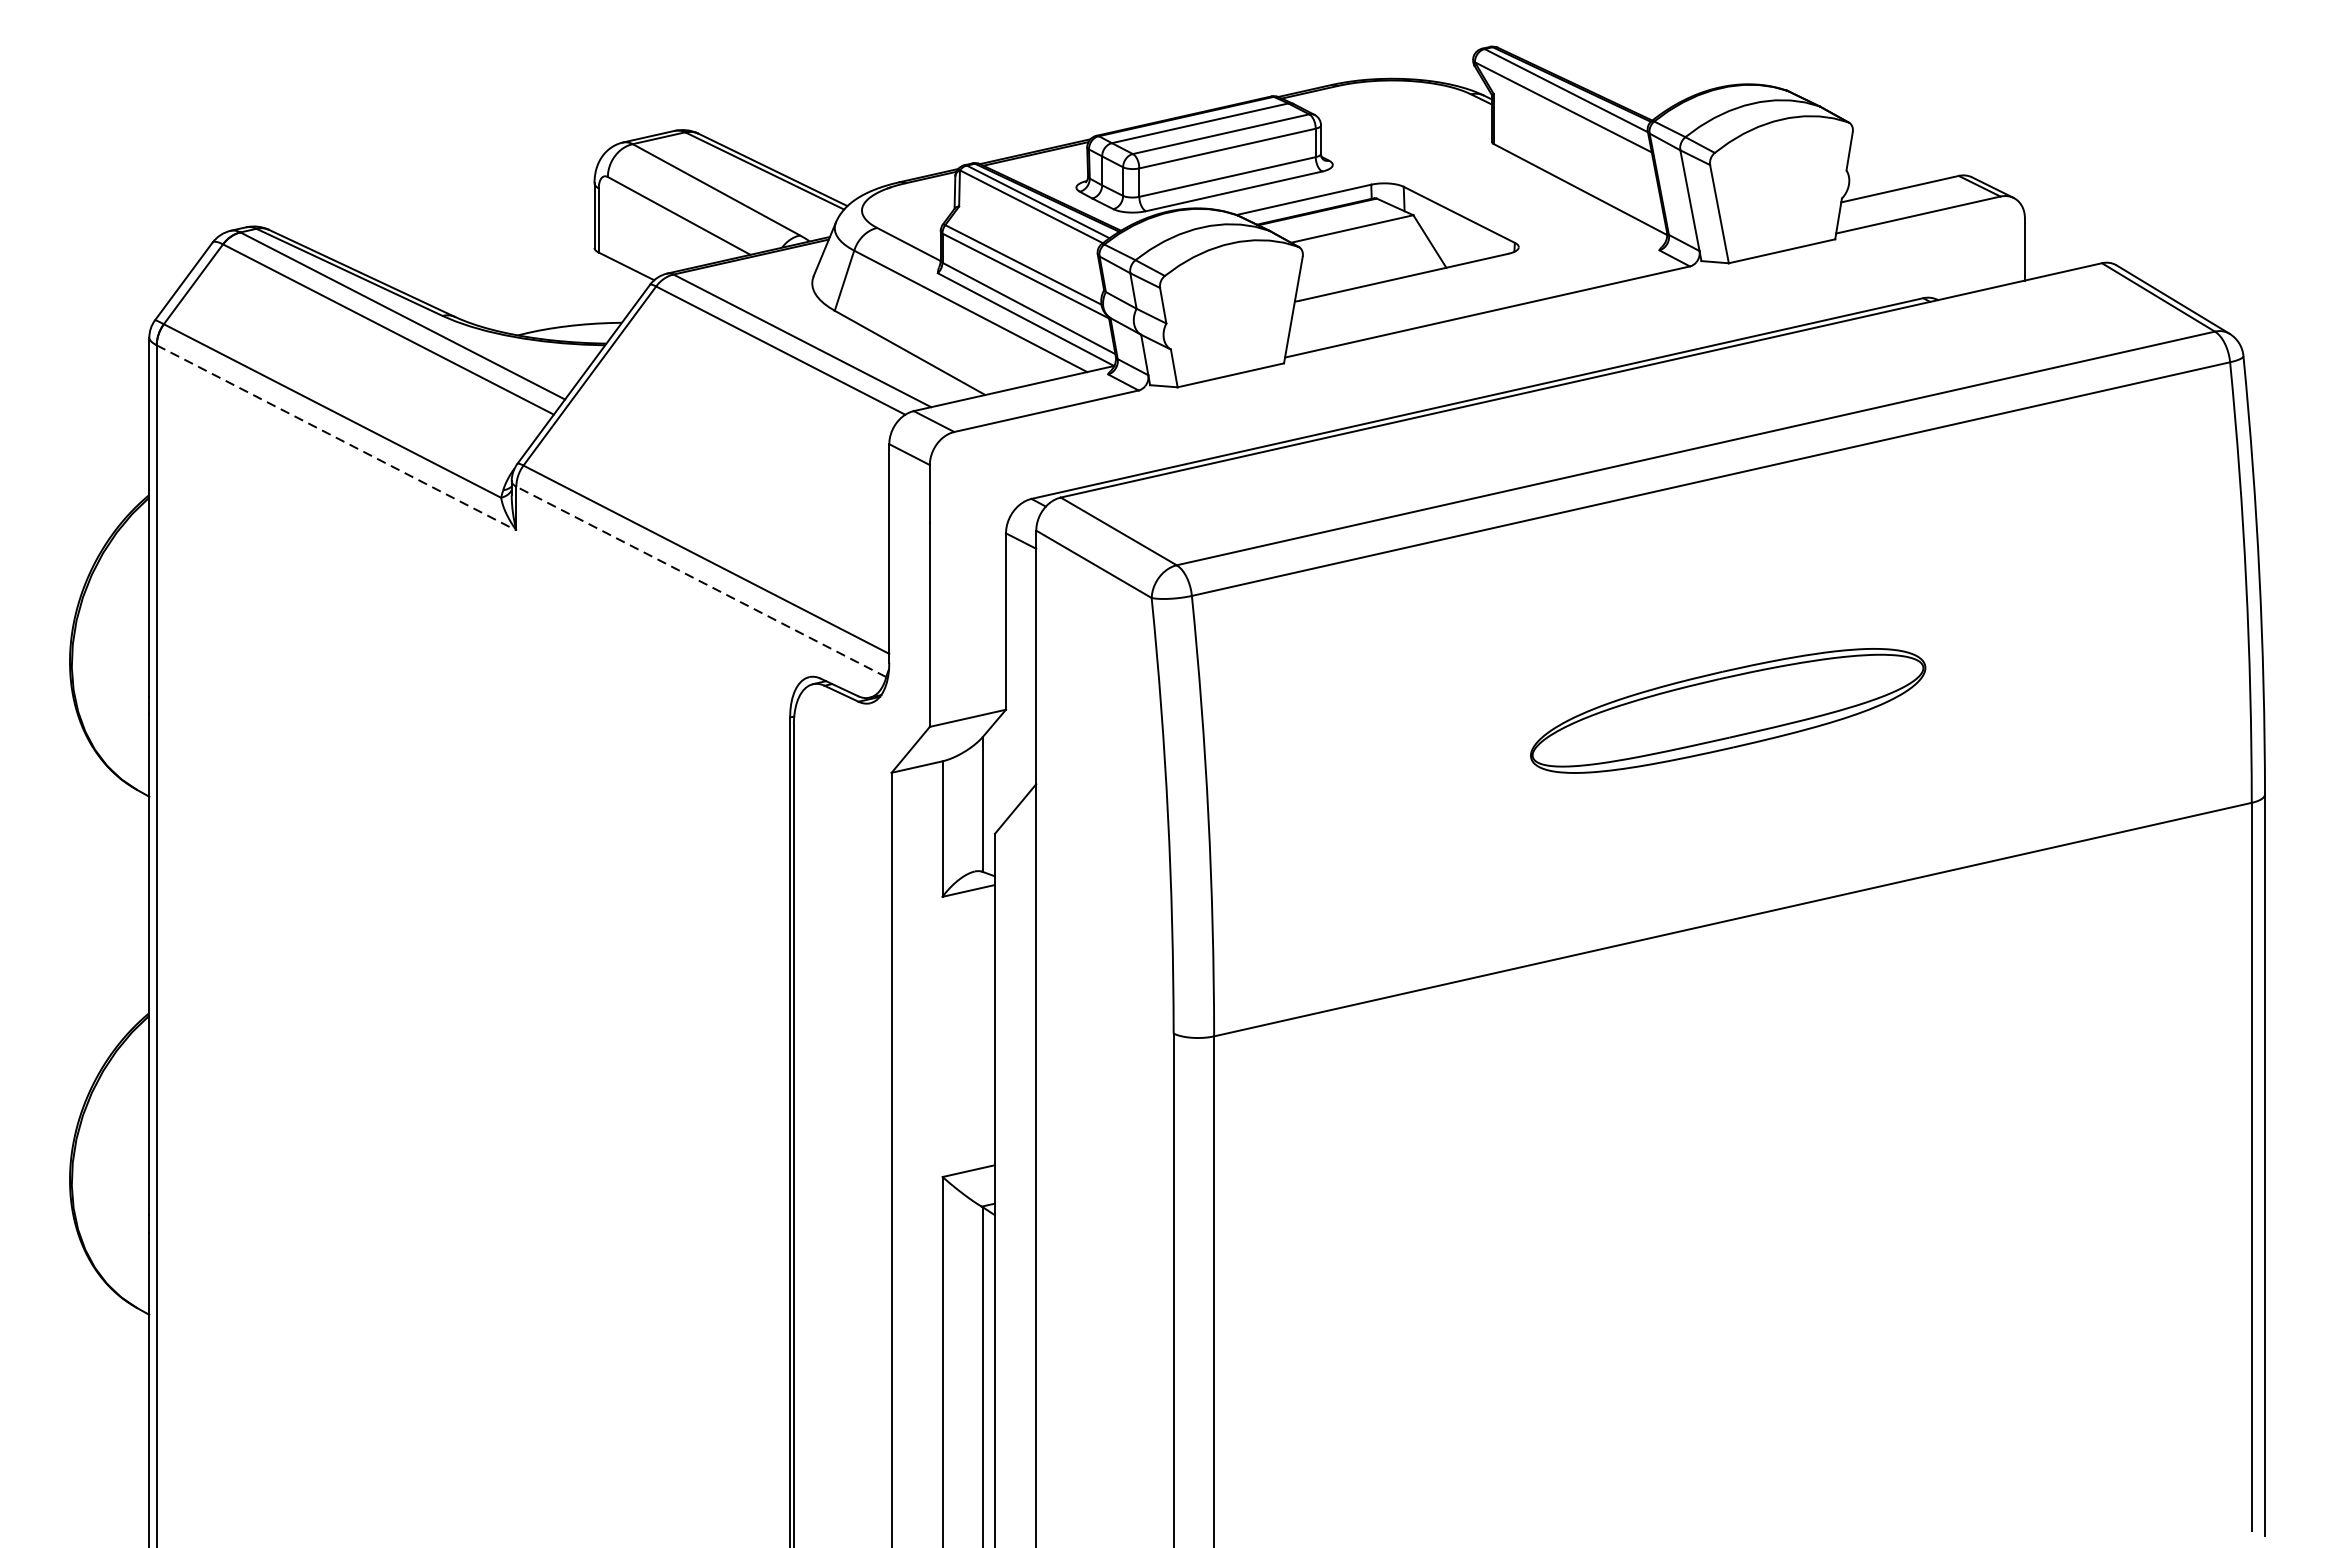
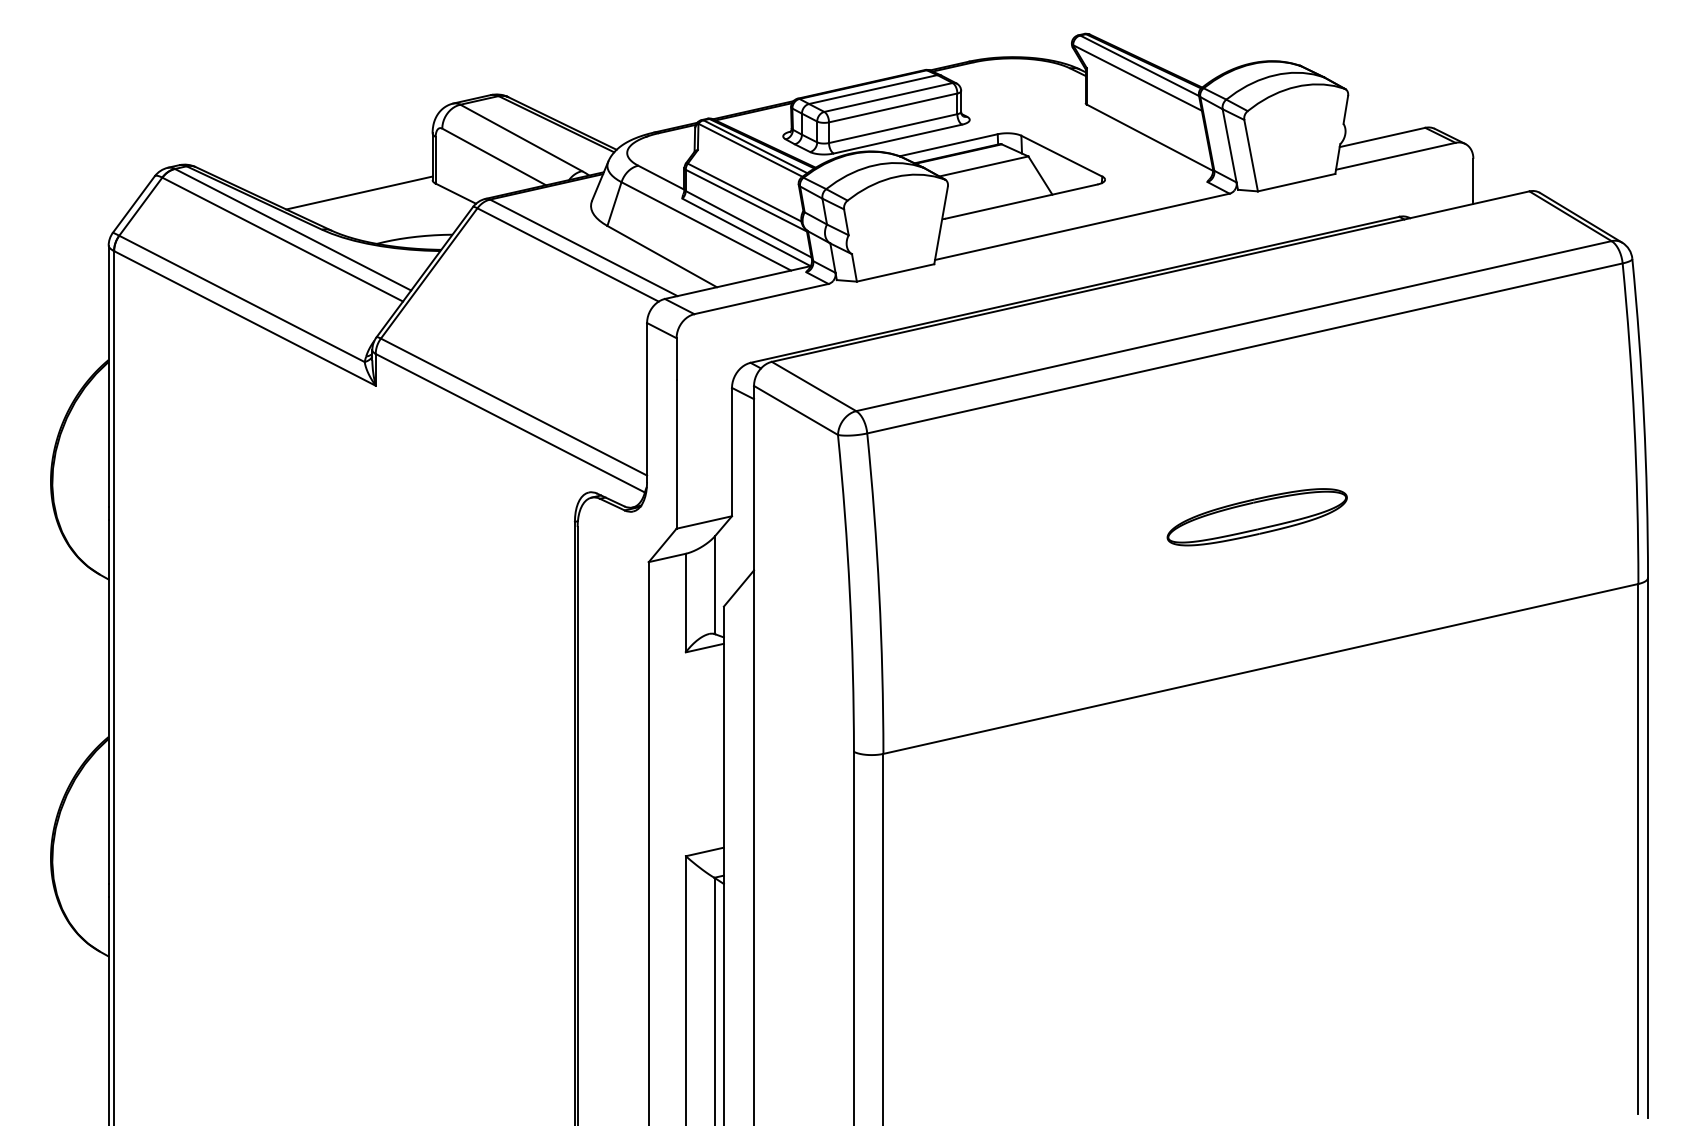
line: (494, 264) -> (359, 192), added
line: (337, 437) -> (245, 318), dashed -> solid
line: (700, 582) -> (509, 423), dashed -> solid
part: (1726, 711) -> (1256, 517), size x0.62

